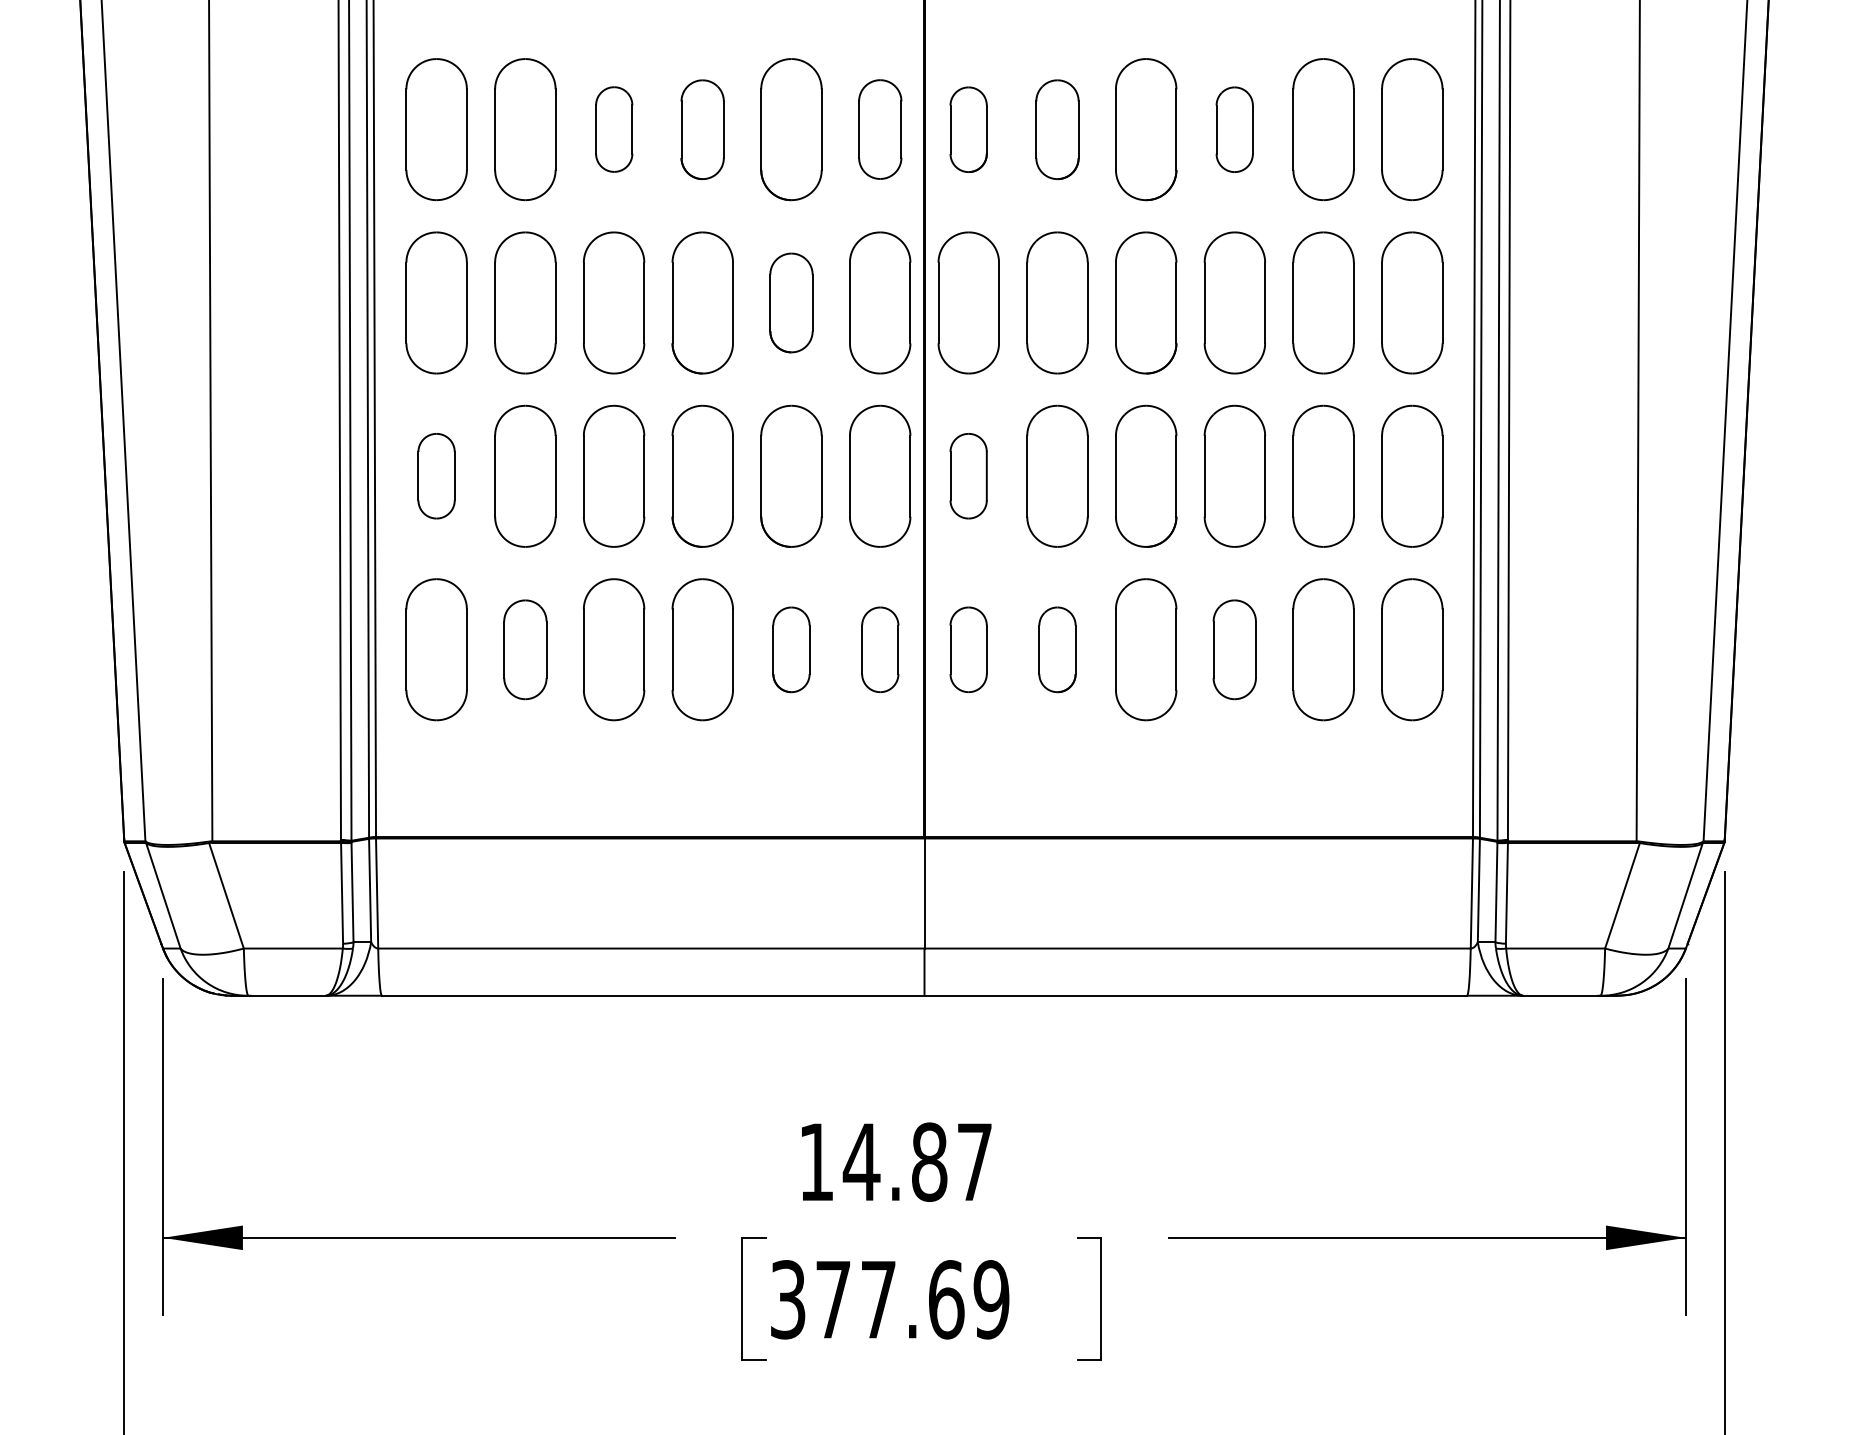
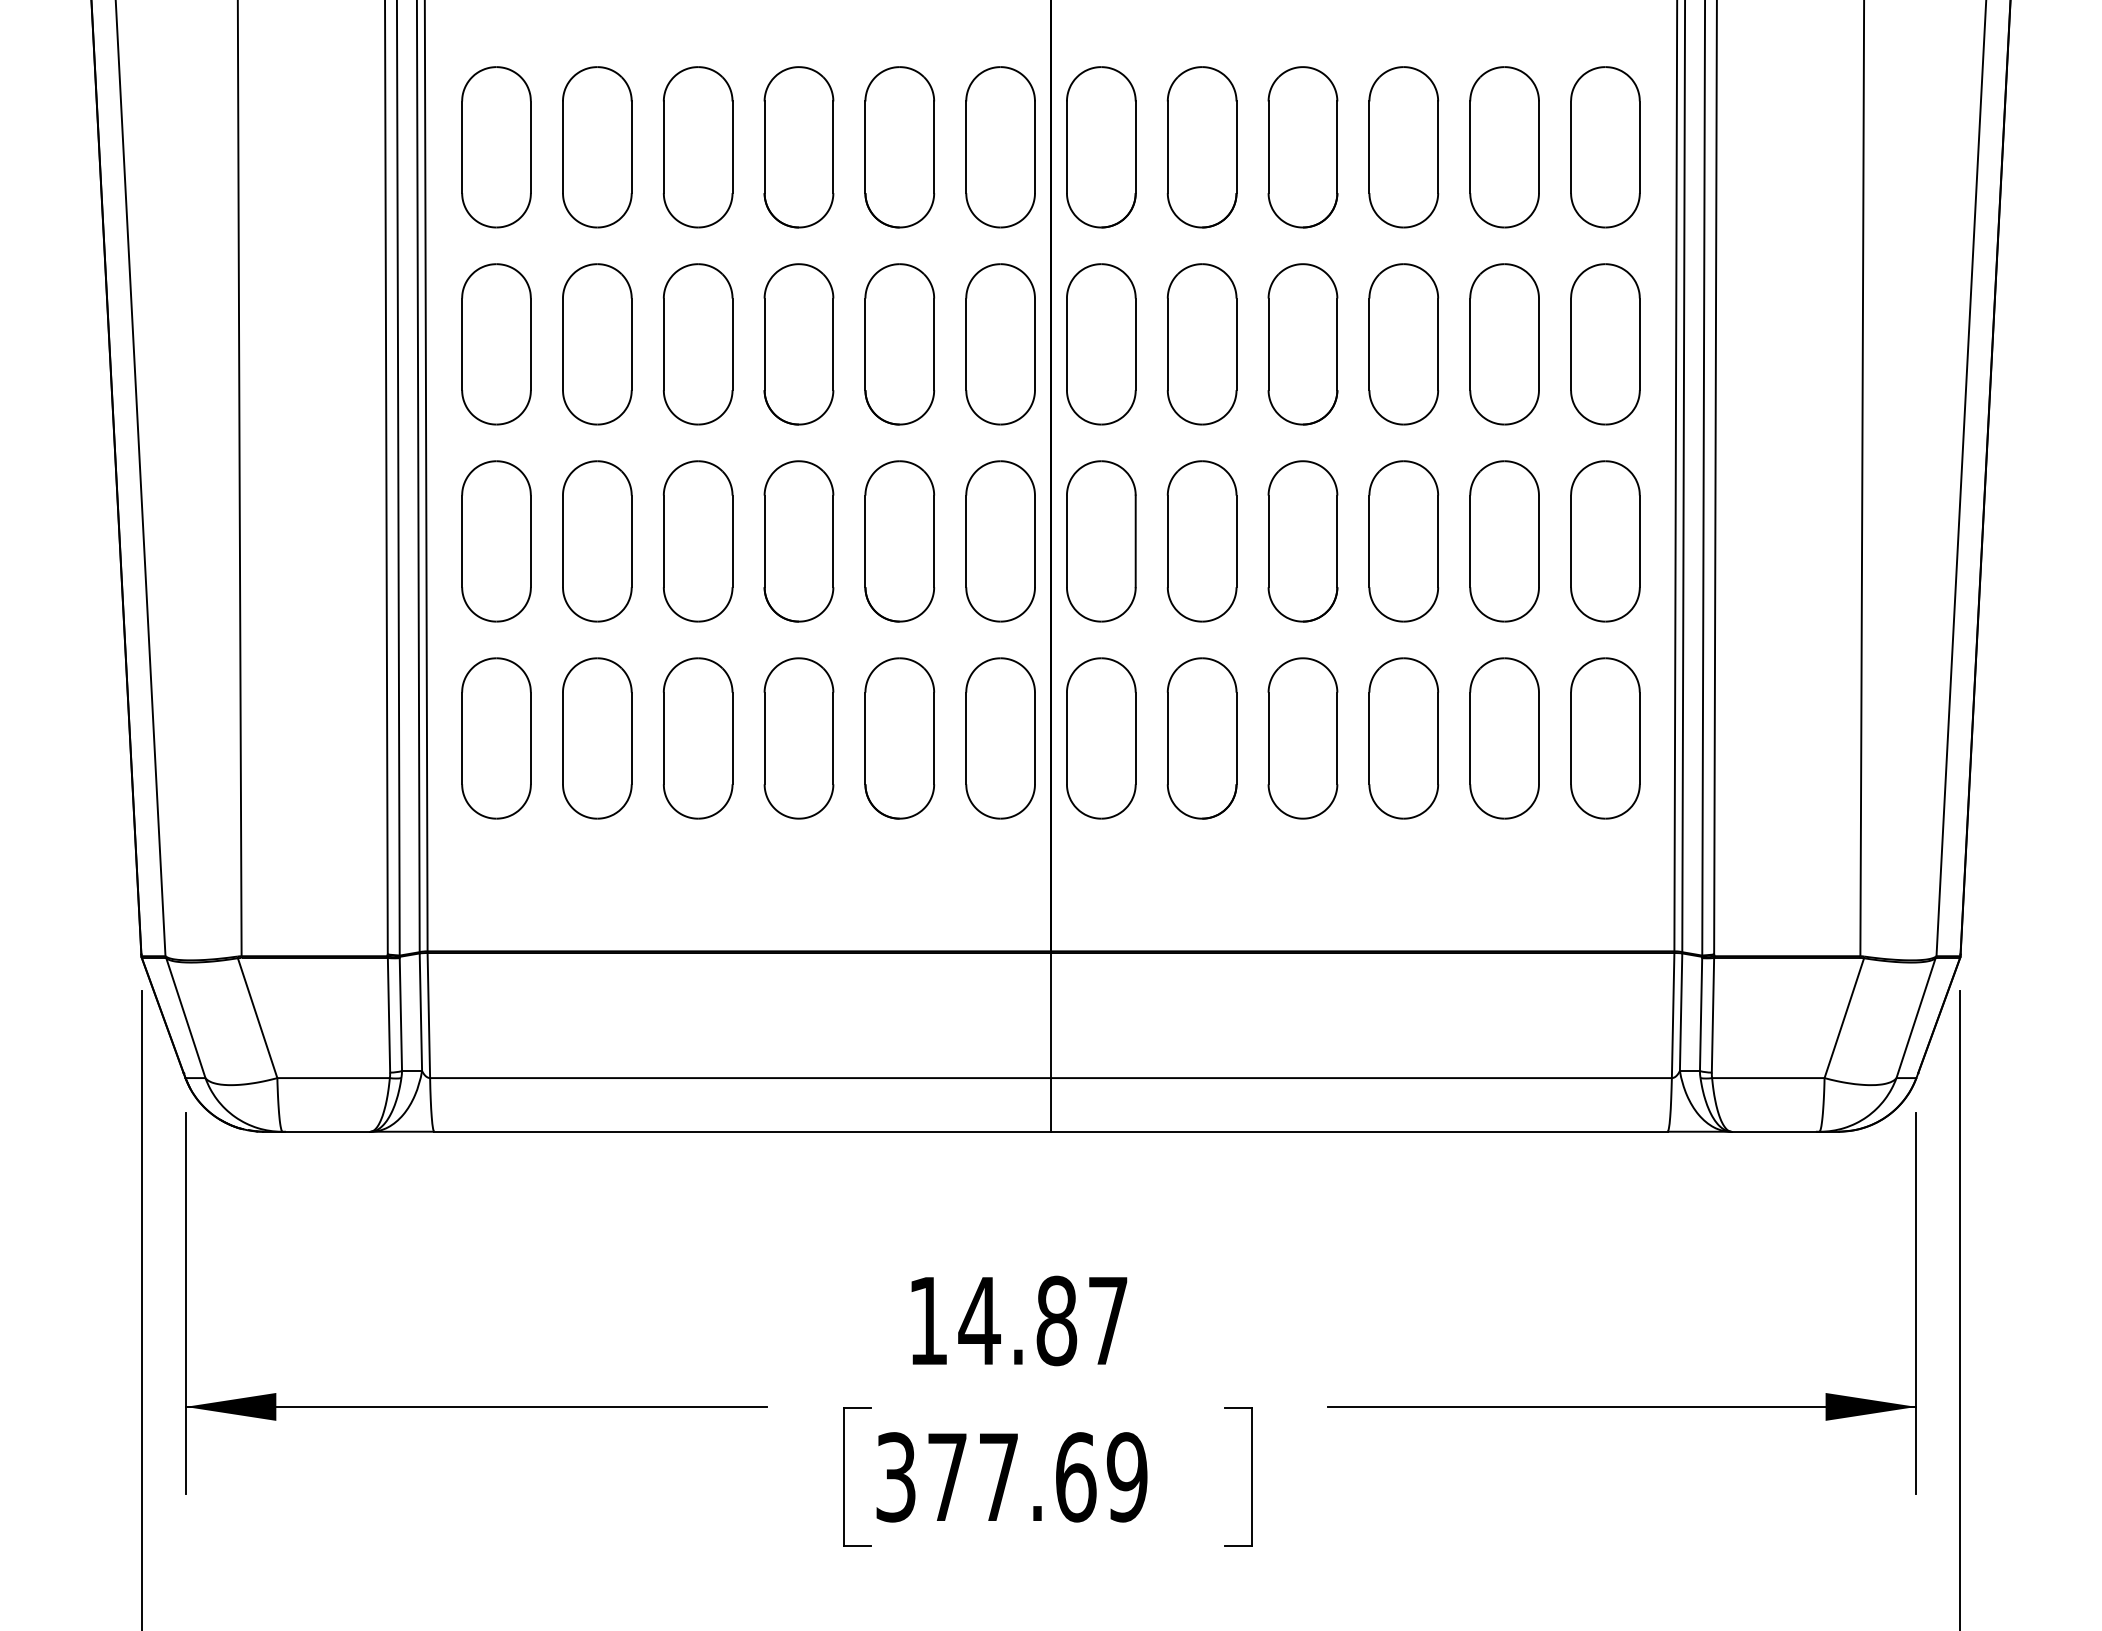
part: (614, 129) -> (698, 147), size x1.67
part: (702, 129) -> (798, 147), size x1.43
part: (880, 129) -> (1000, 147), size x1.43
part: (968, 129) -> (1101, 147), size x1.67
part: (1057, 129) -> (1202, 147), size x1.43
part: (1234, 129) -> (1403, 147), size x1.67
part: (791, 302) -> (899, 343), size x1.43
part: (436, 475) -> (496, 540), size x1.67
part: (968, 475) -> (1101, 540), size x1.67
part: (525, 649) -> (597, 738), size x1.43
part: (791, 649) -> (899, 738), size x1.67
part: (880, 649) -> (1000, 738), size x1.67
part: (968, 649) -> (1101, 738), size x1.67
part: (1057, 649) -> (1202, 738), size x1.67
part: (1234, 649) -> (1403, 738), size x1.43

